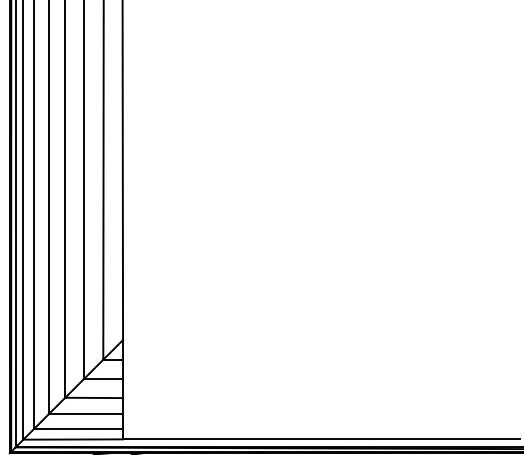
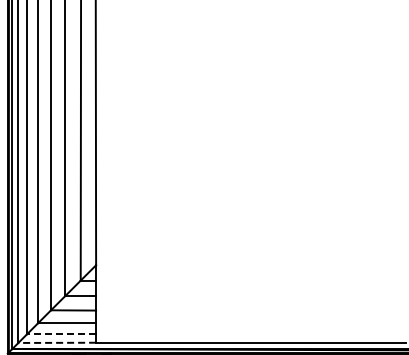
line: (78, 428) -> (61, 334), solid -> dashed
line: (73, 439) -> (57, 342), solid -> dashed

